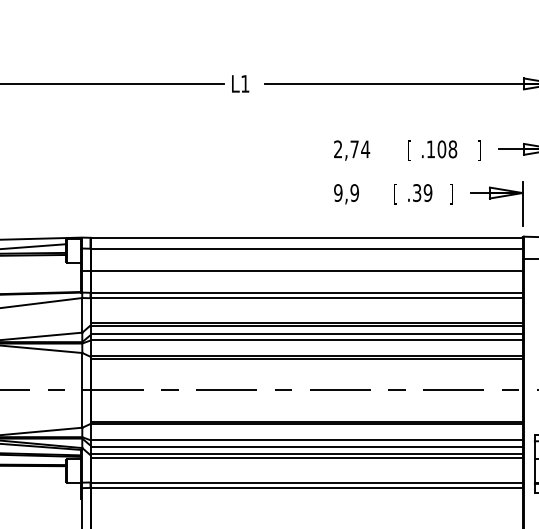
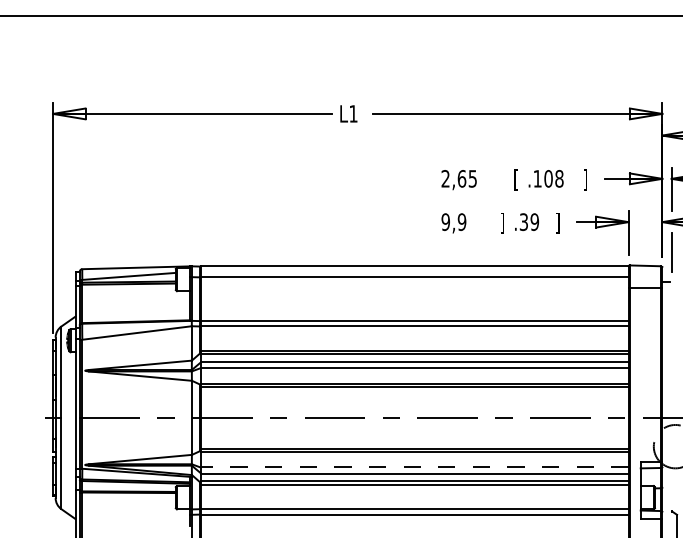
text: (360, 149) -> (467, 178), 2,74 -> 2,65
text: (395, 193) -> (502, 222), [ -> ]
line: (301, 271) -> (409, 299), removed
line: (306, 440) -> (414, 467), solid -> dashed

